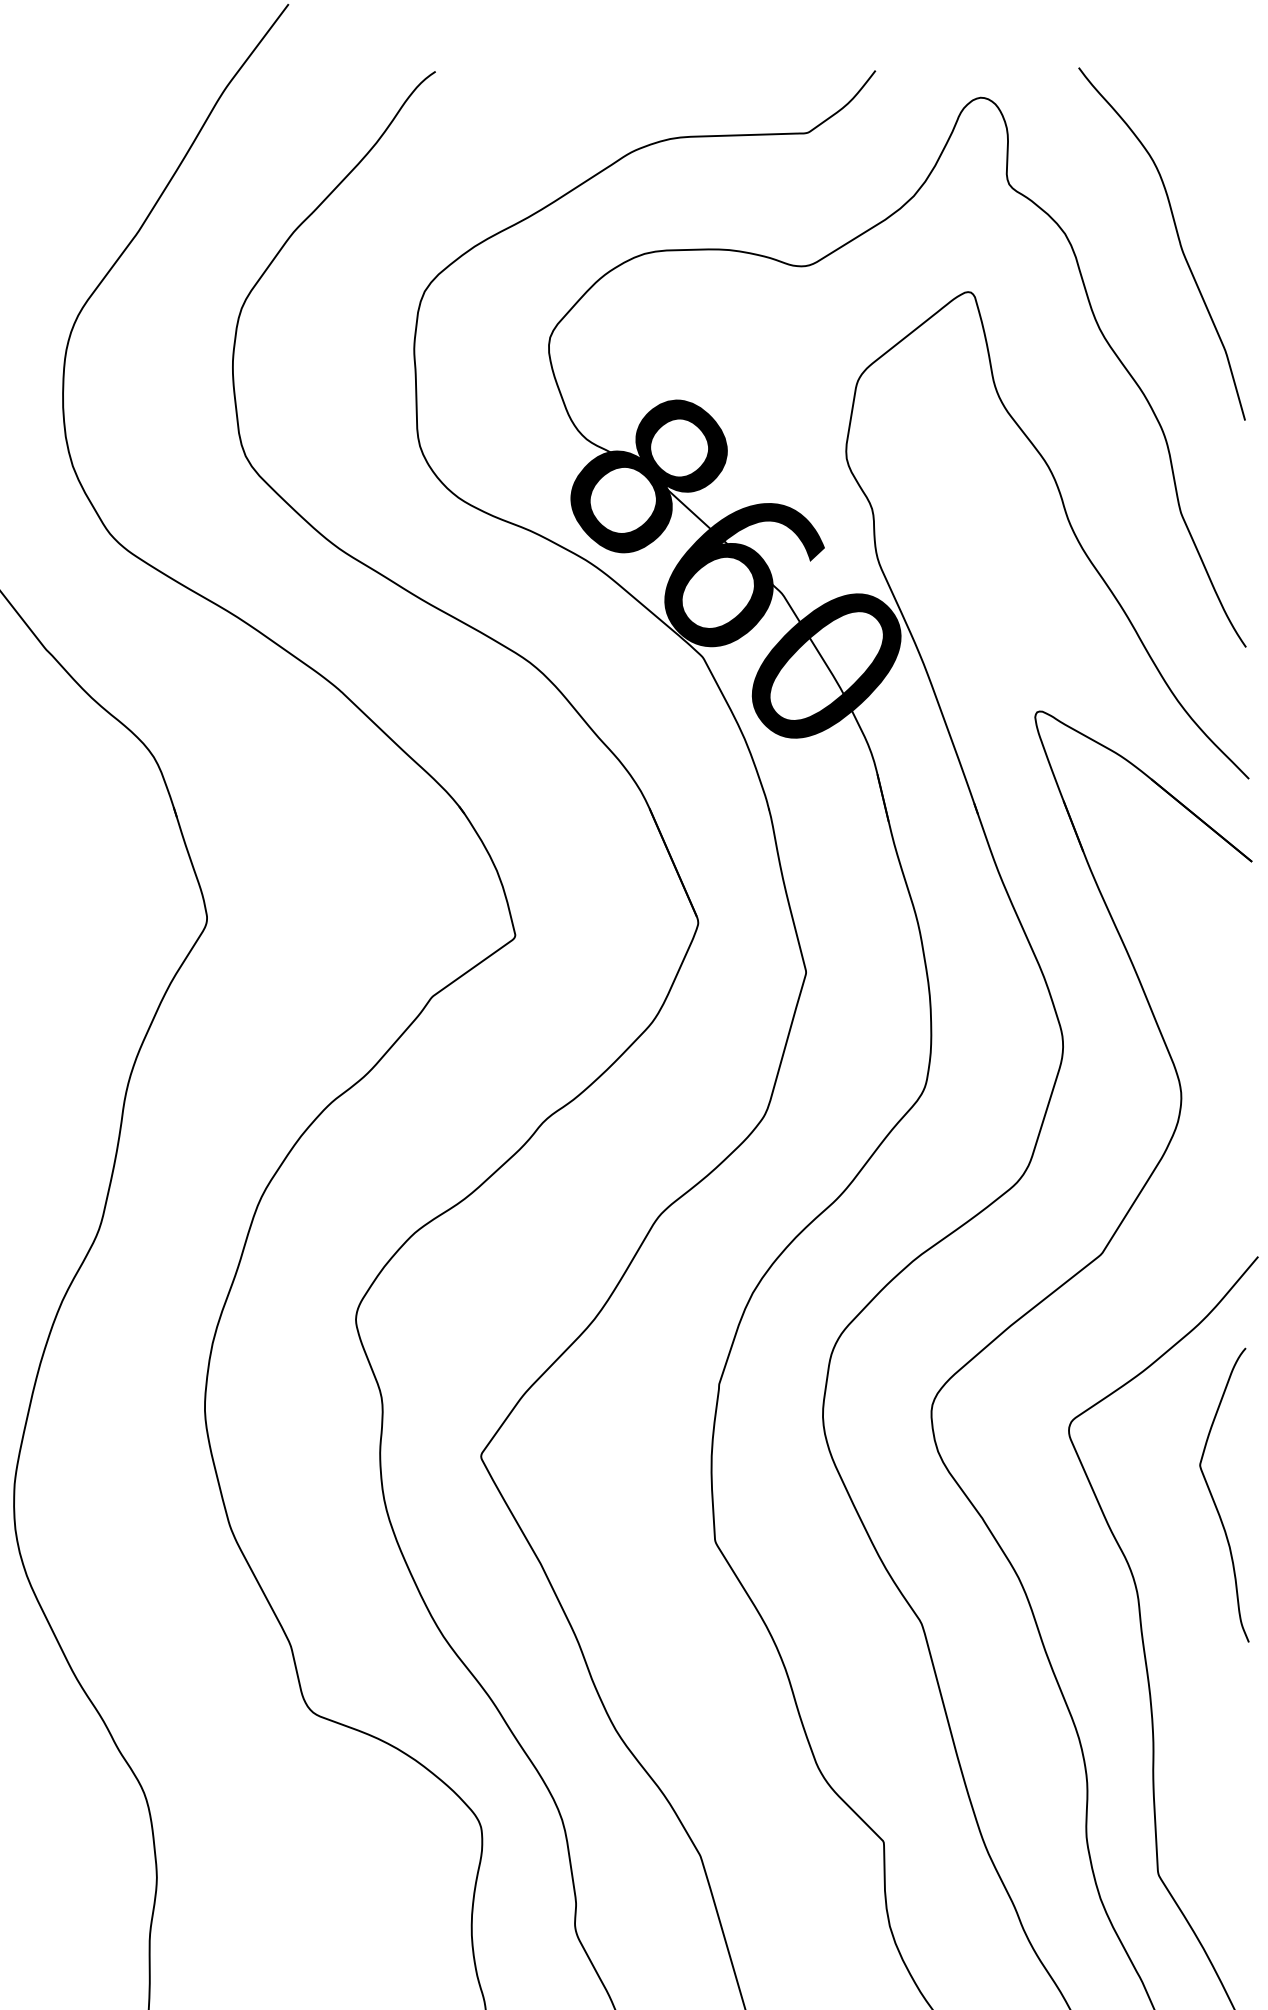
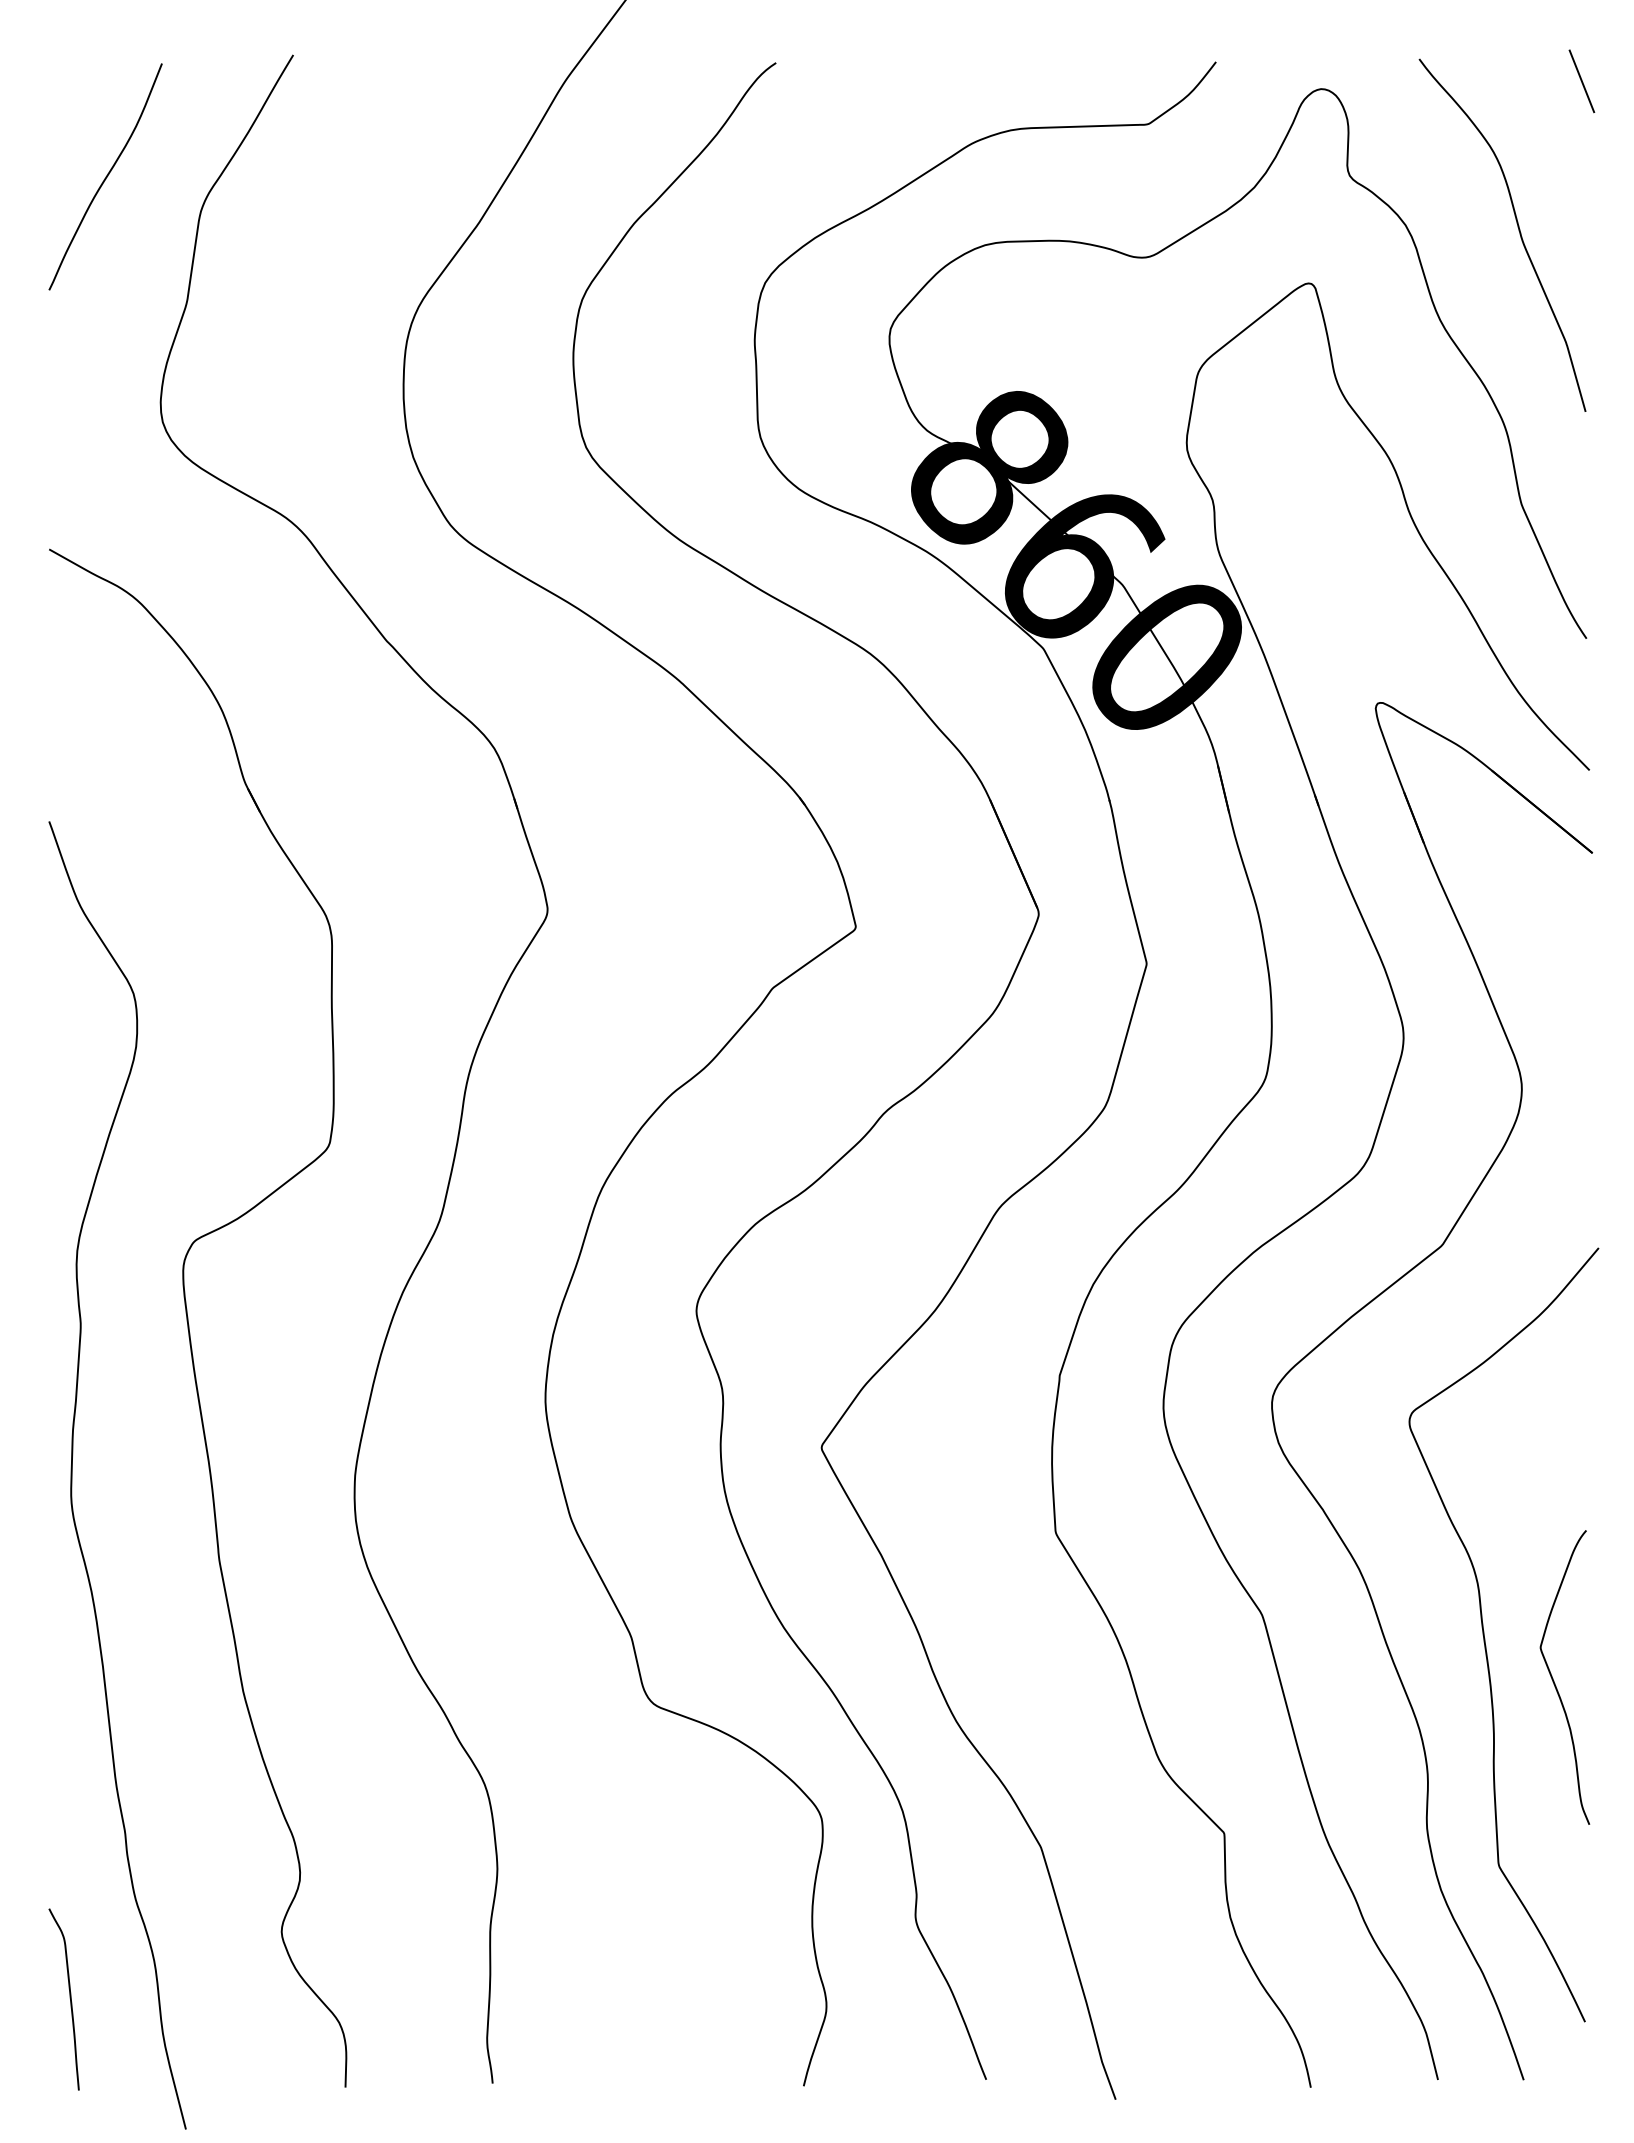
line: (1240, 90) -> (1581, 81), added
curve: (1213, 1498) -> (1554, 1680), moved

